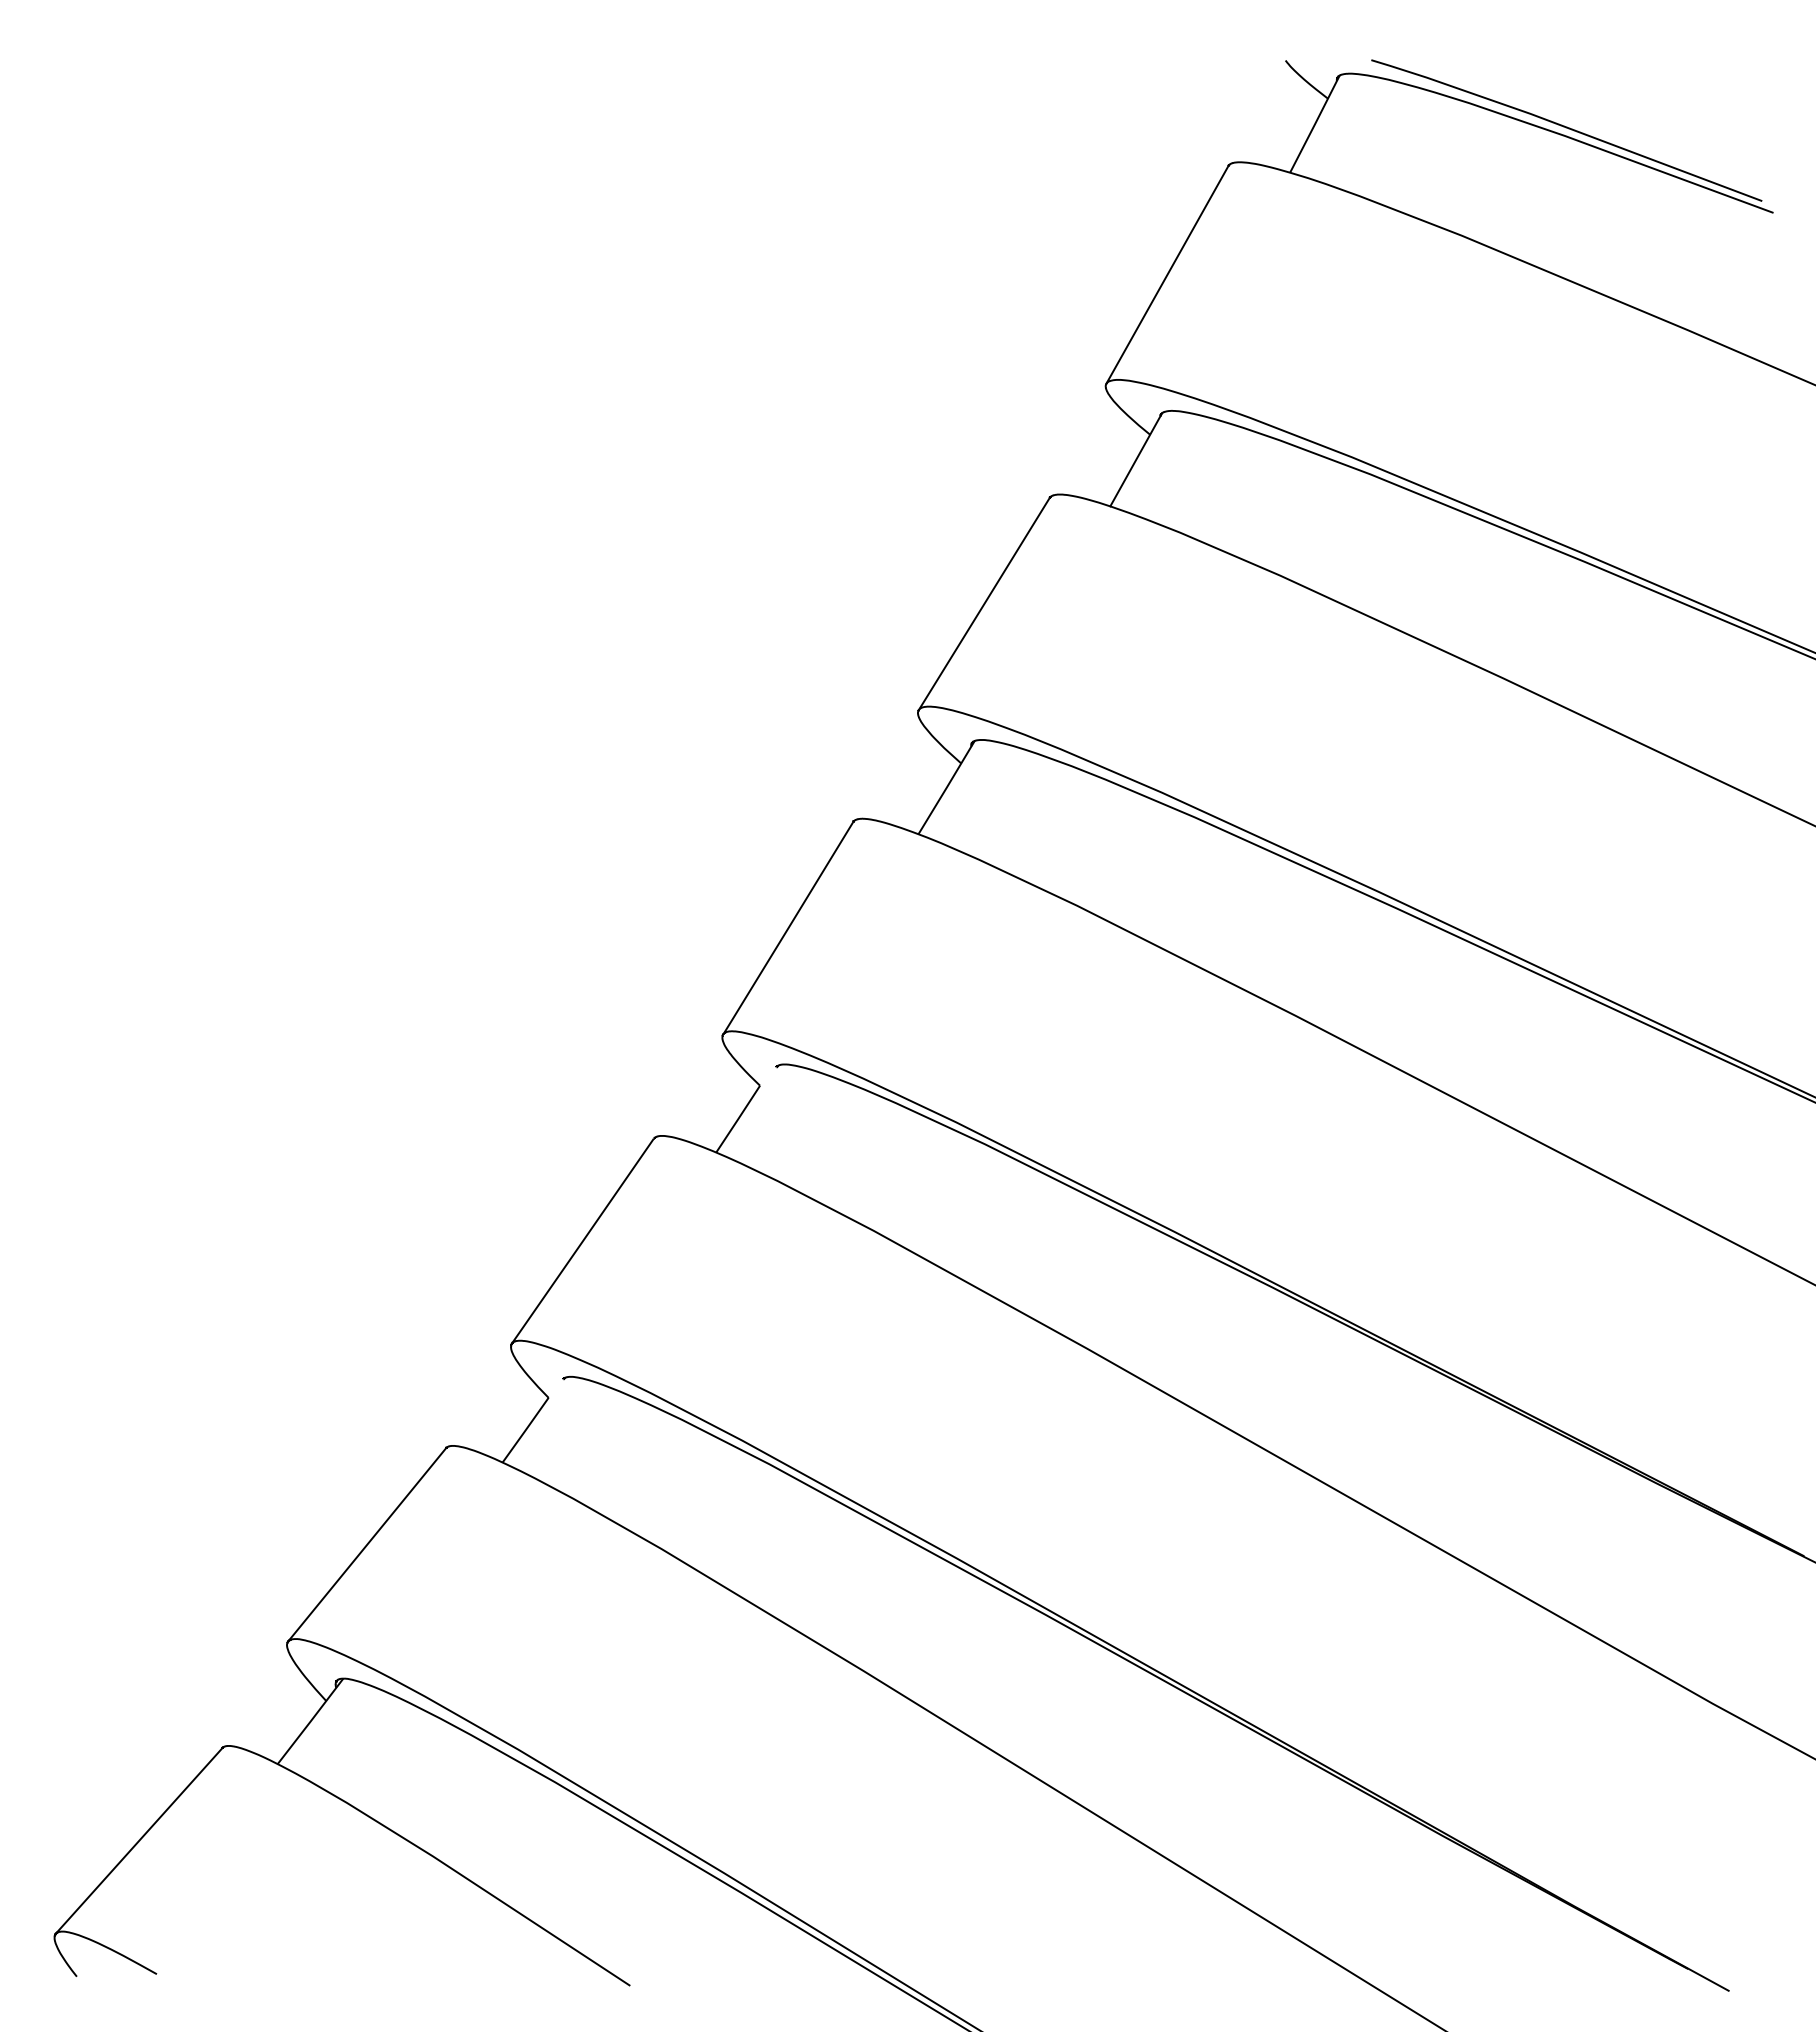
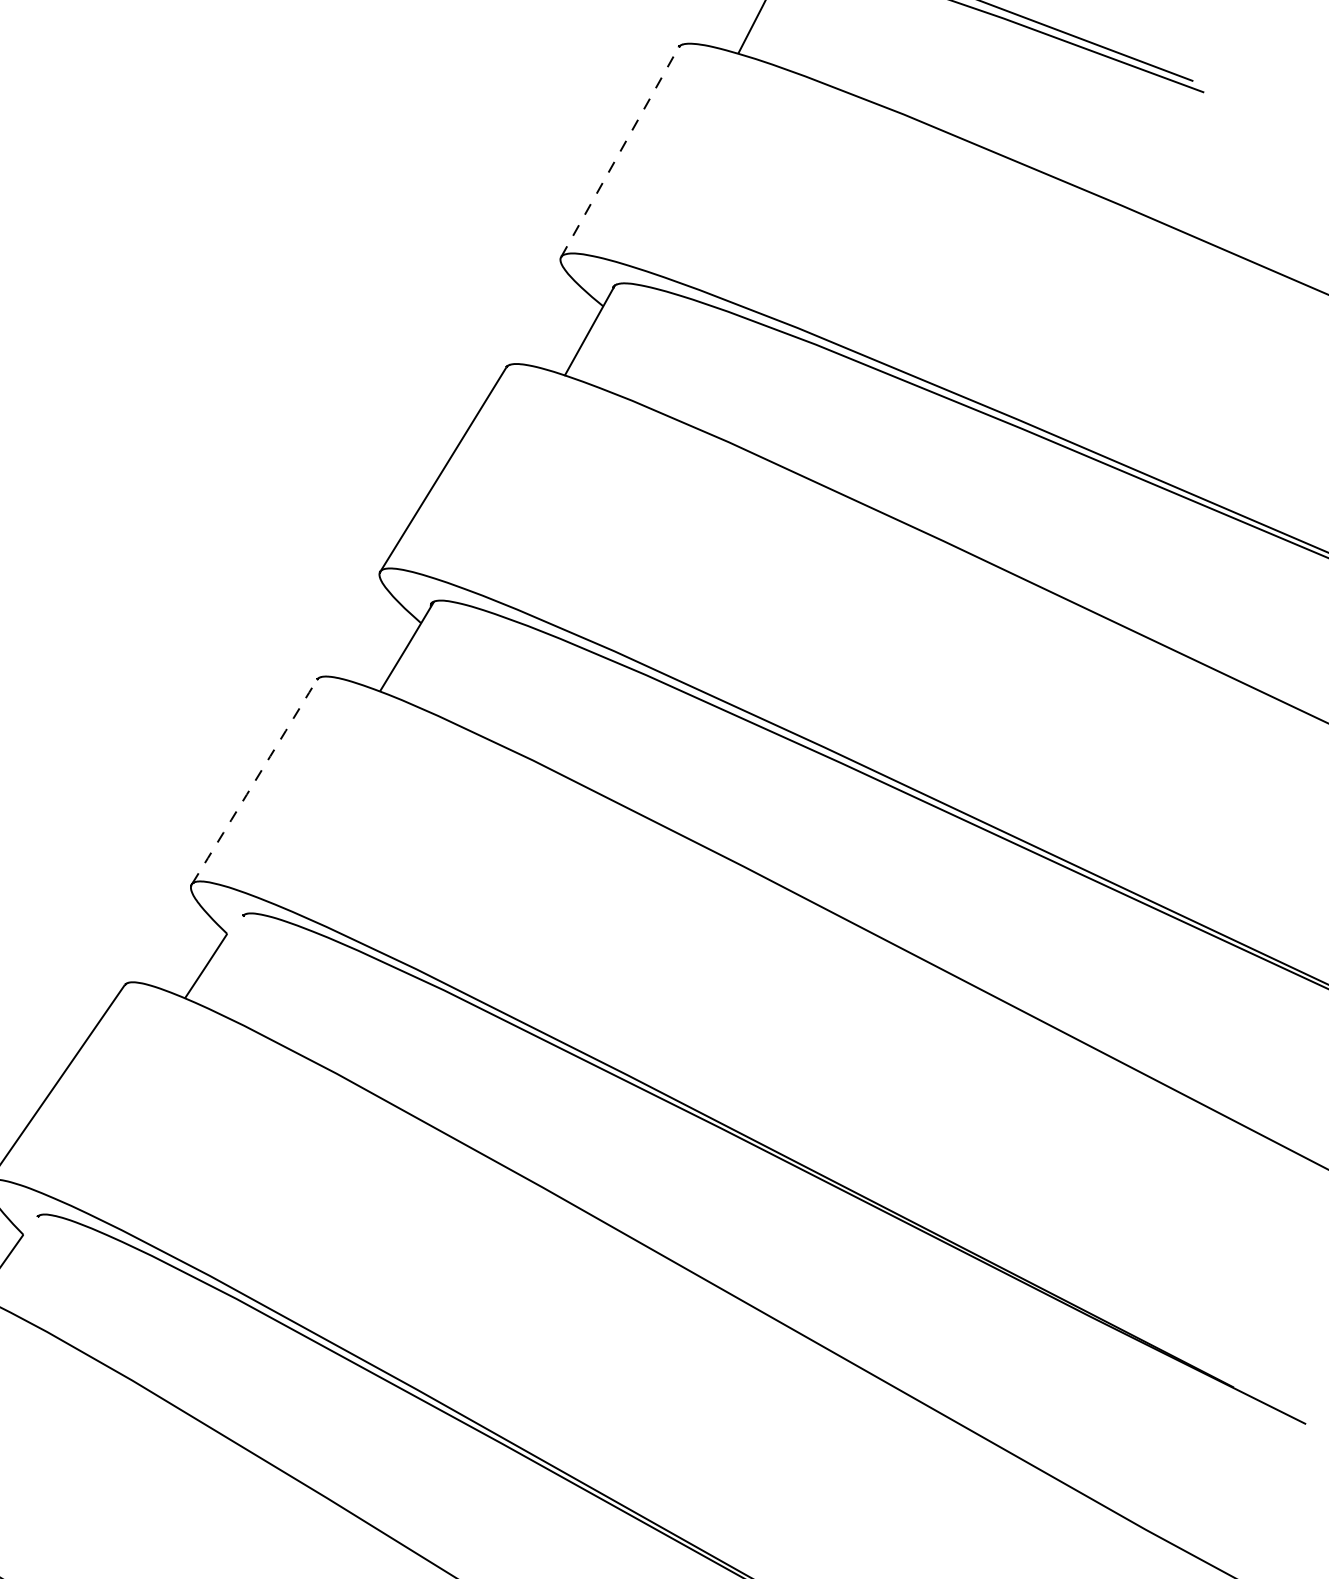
line: (1167, 274) -> (620, 151), solid -> dashed
arc: (788, 927) -> (254, 781), solid -> dashed

